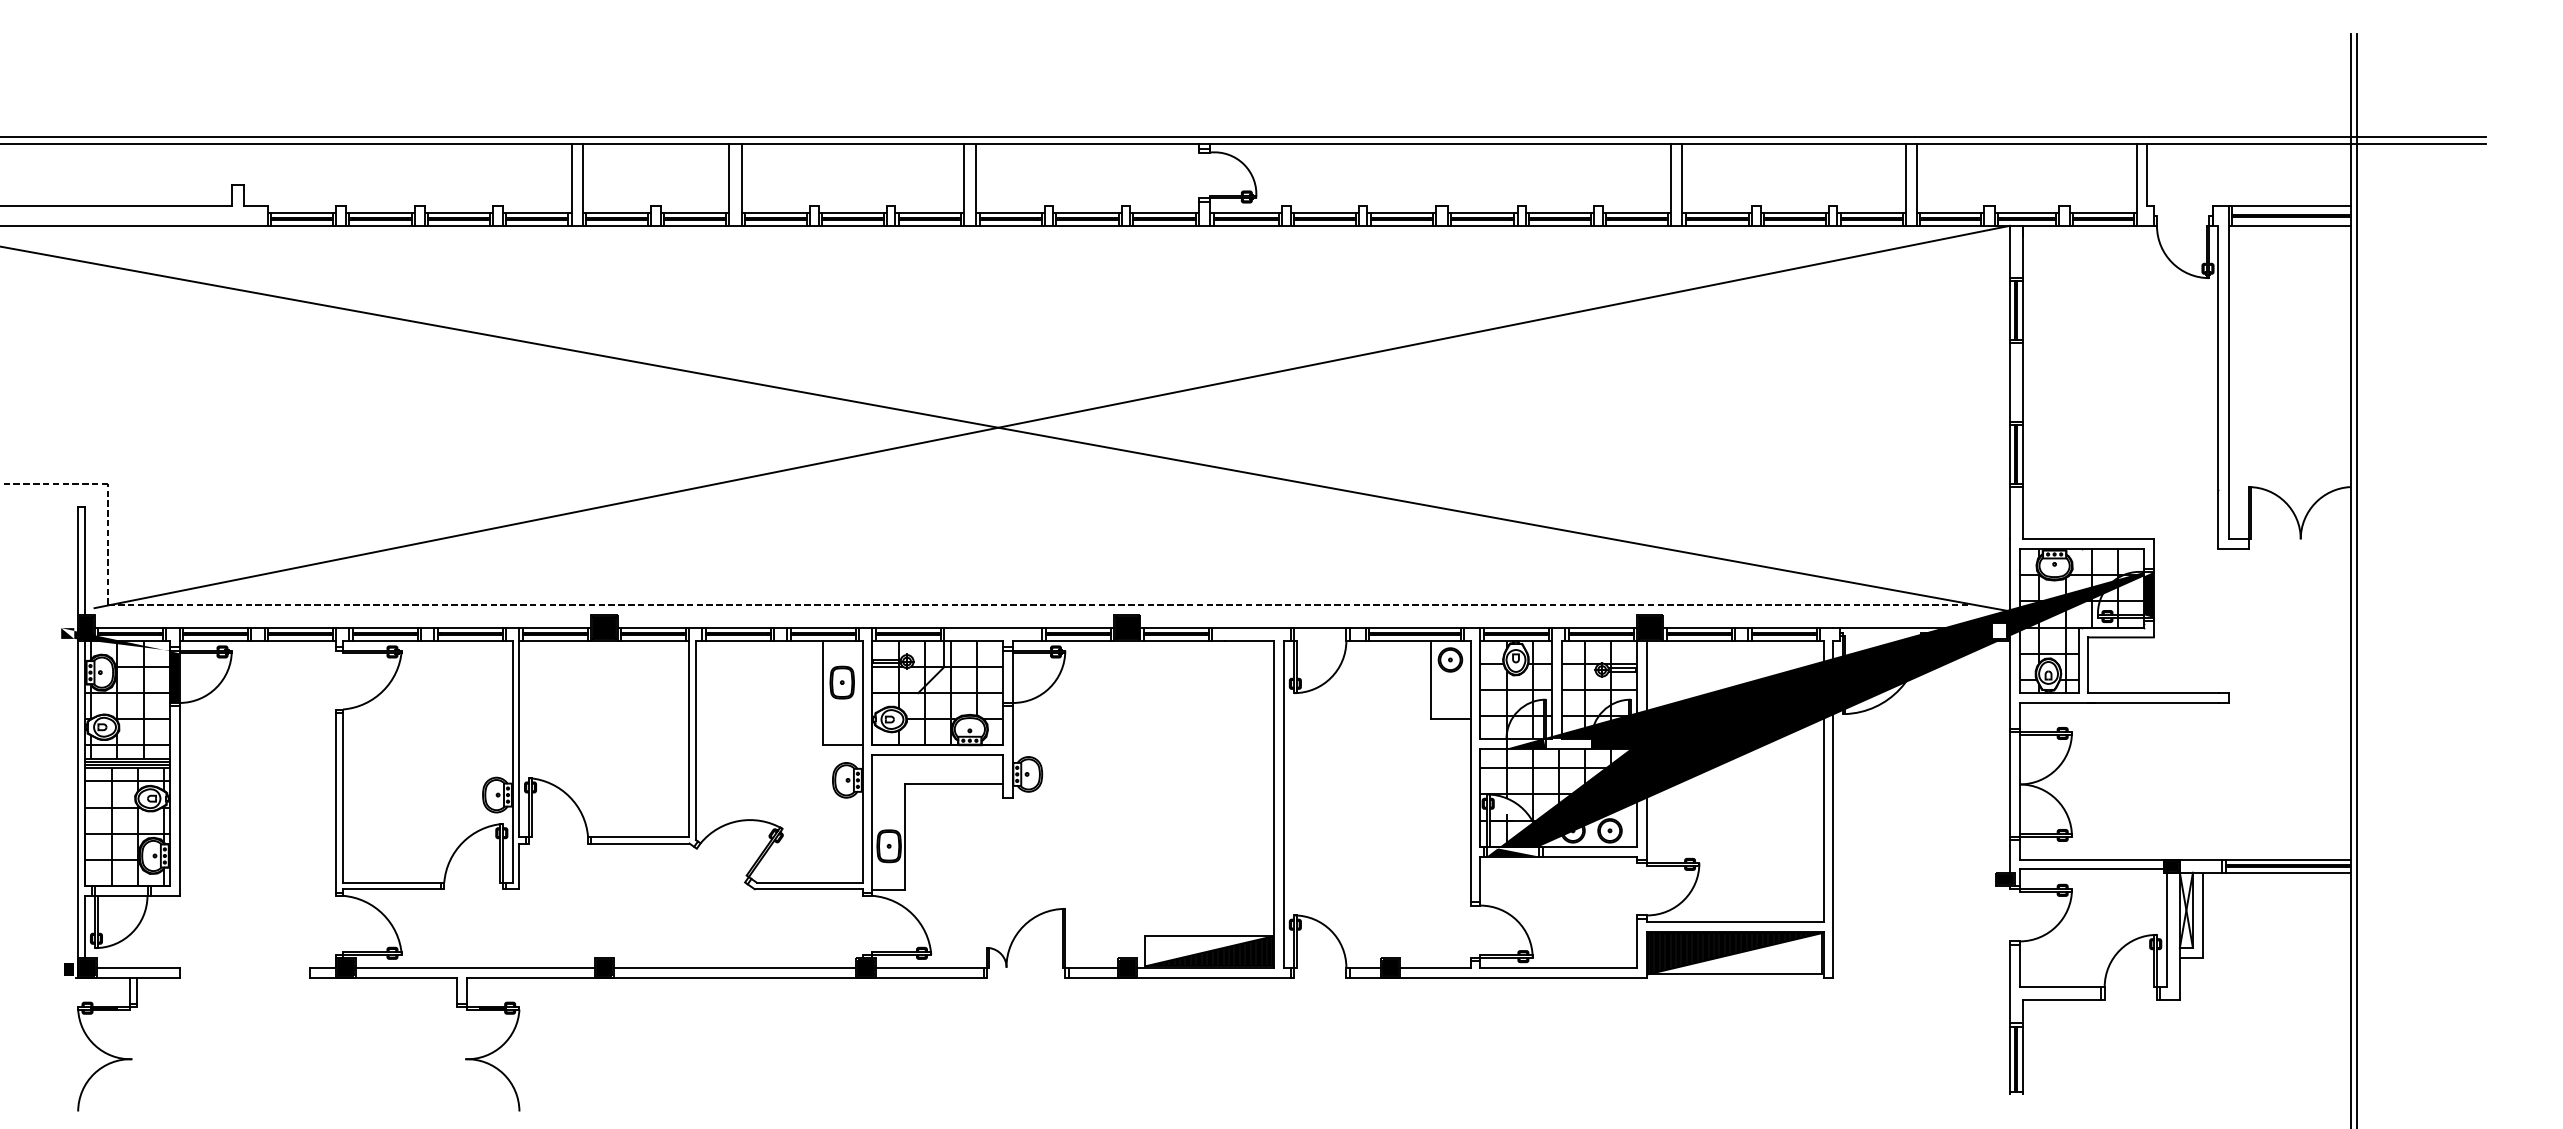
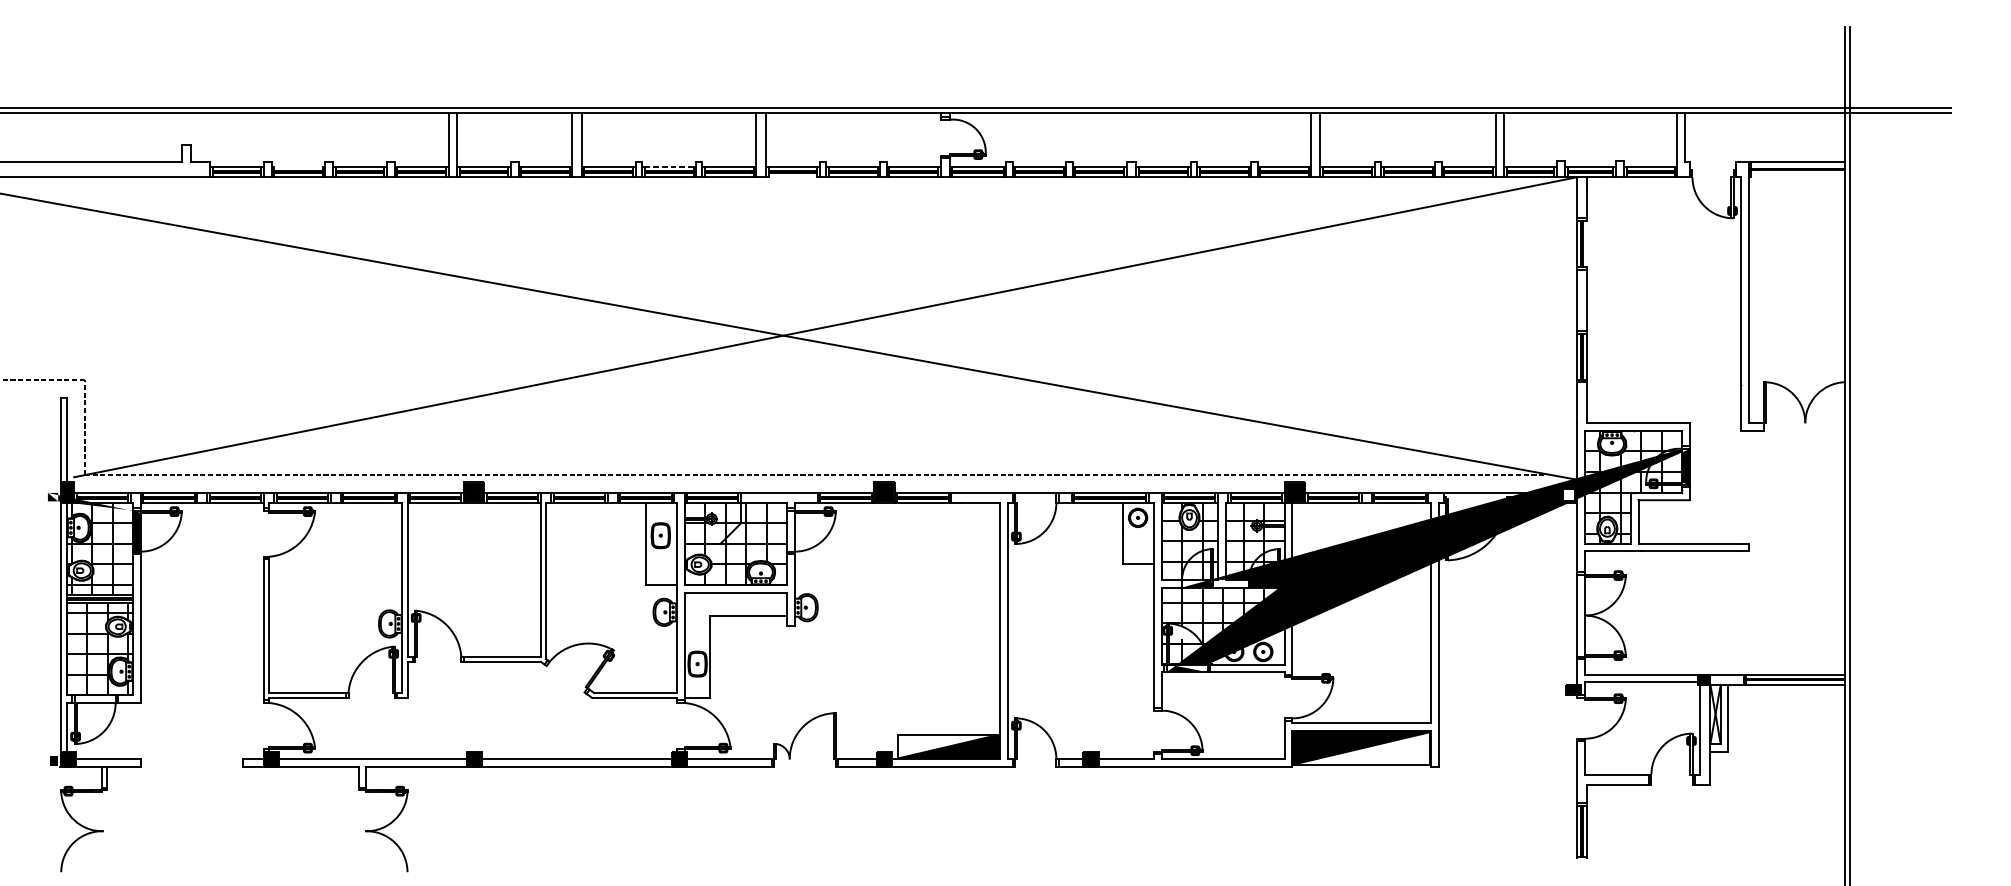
line: (380, 212) -> (298, 166), removed
line: (852, 212) -> (668, 166), solid -> dashed
line: (1010, 225) -> (792, 176), removed
line: (2291, 225) -> (1798, 176), removed
line: (2022, 310) -> (1586, 243), removed

